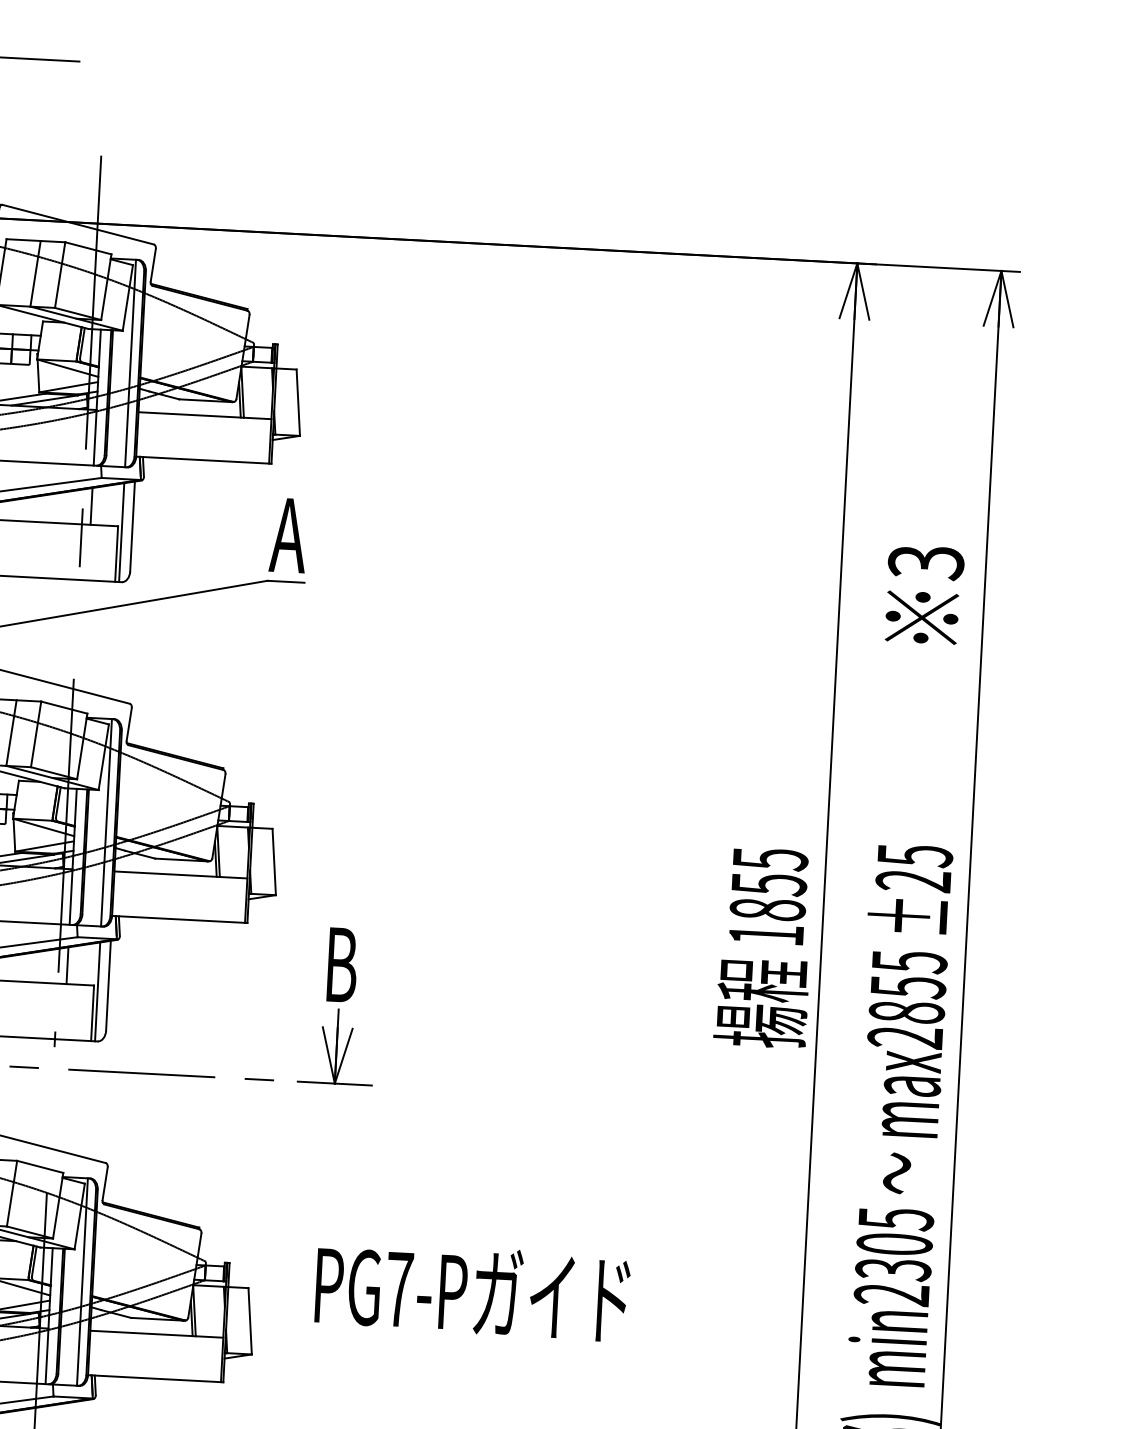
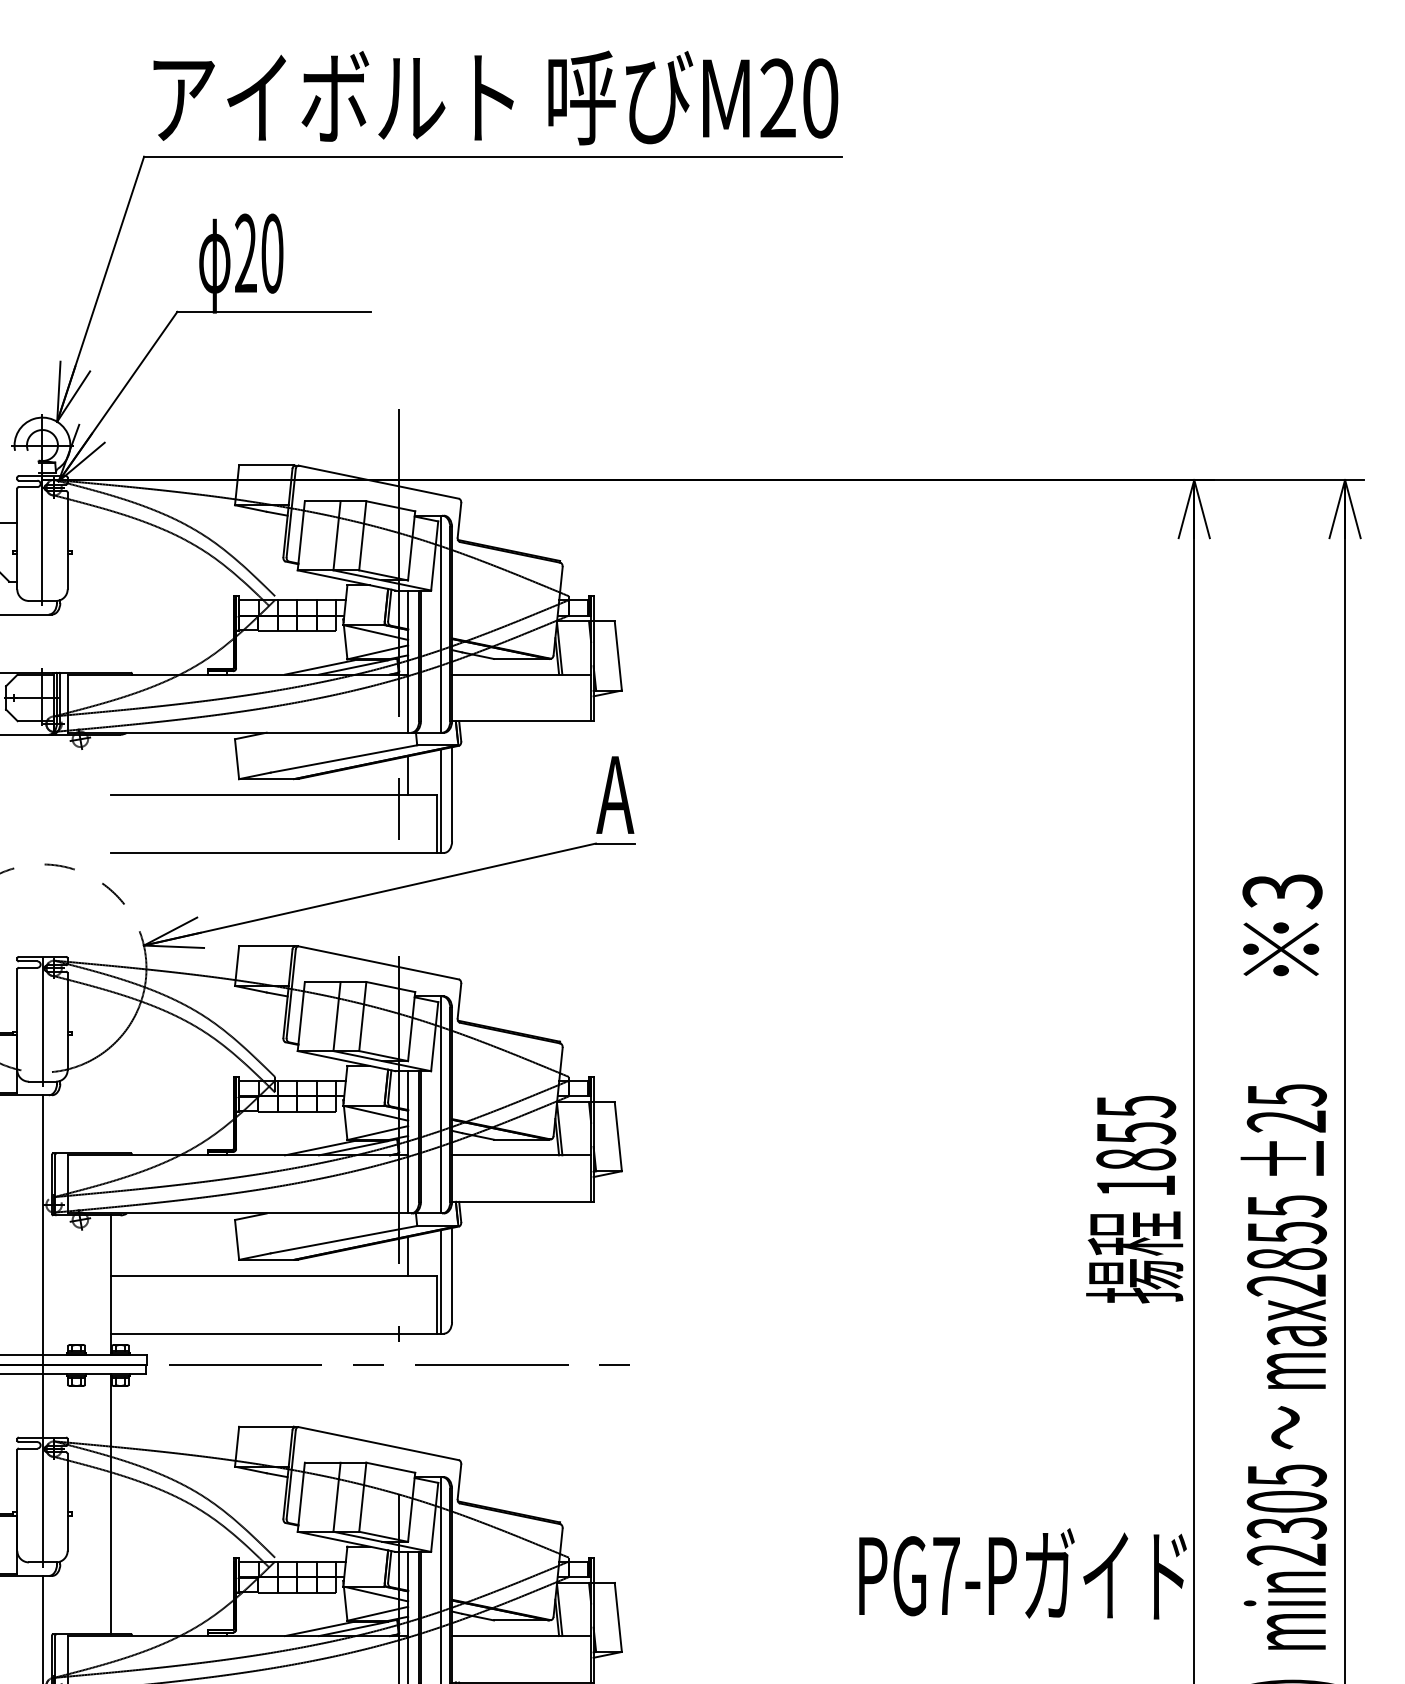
text: (924, 595) -> (1282, 925), moved
part: (338, 1006) -> (693, 1283), removed
text: (472, 1290) -> (1022, 1573), moved

